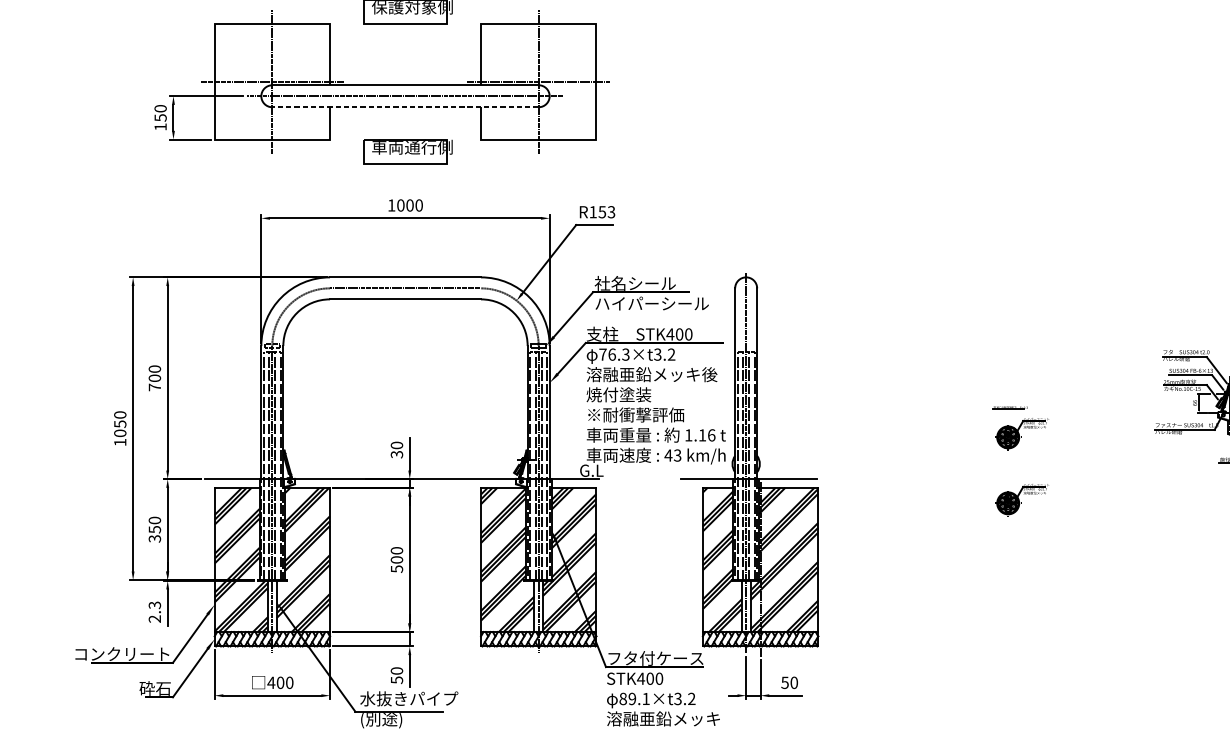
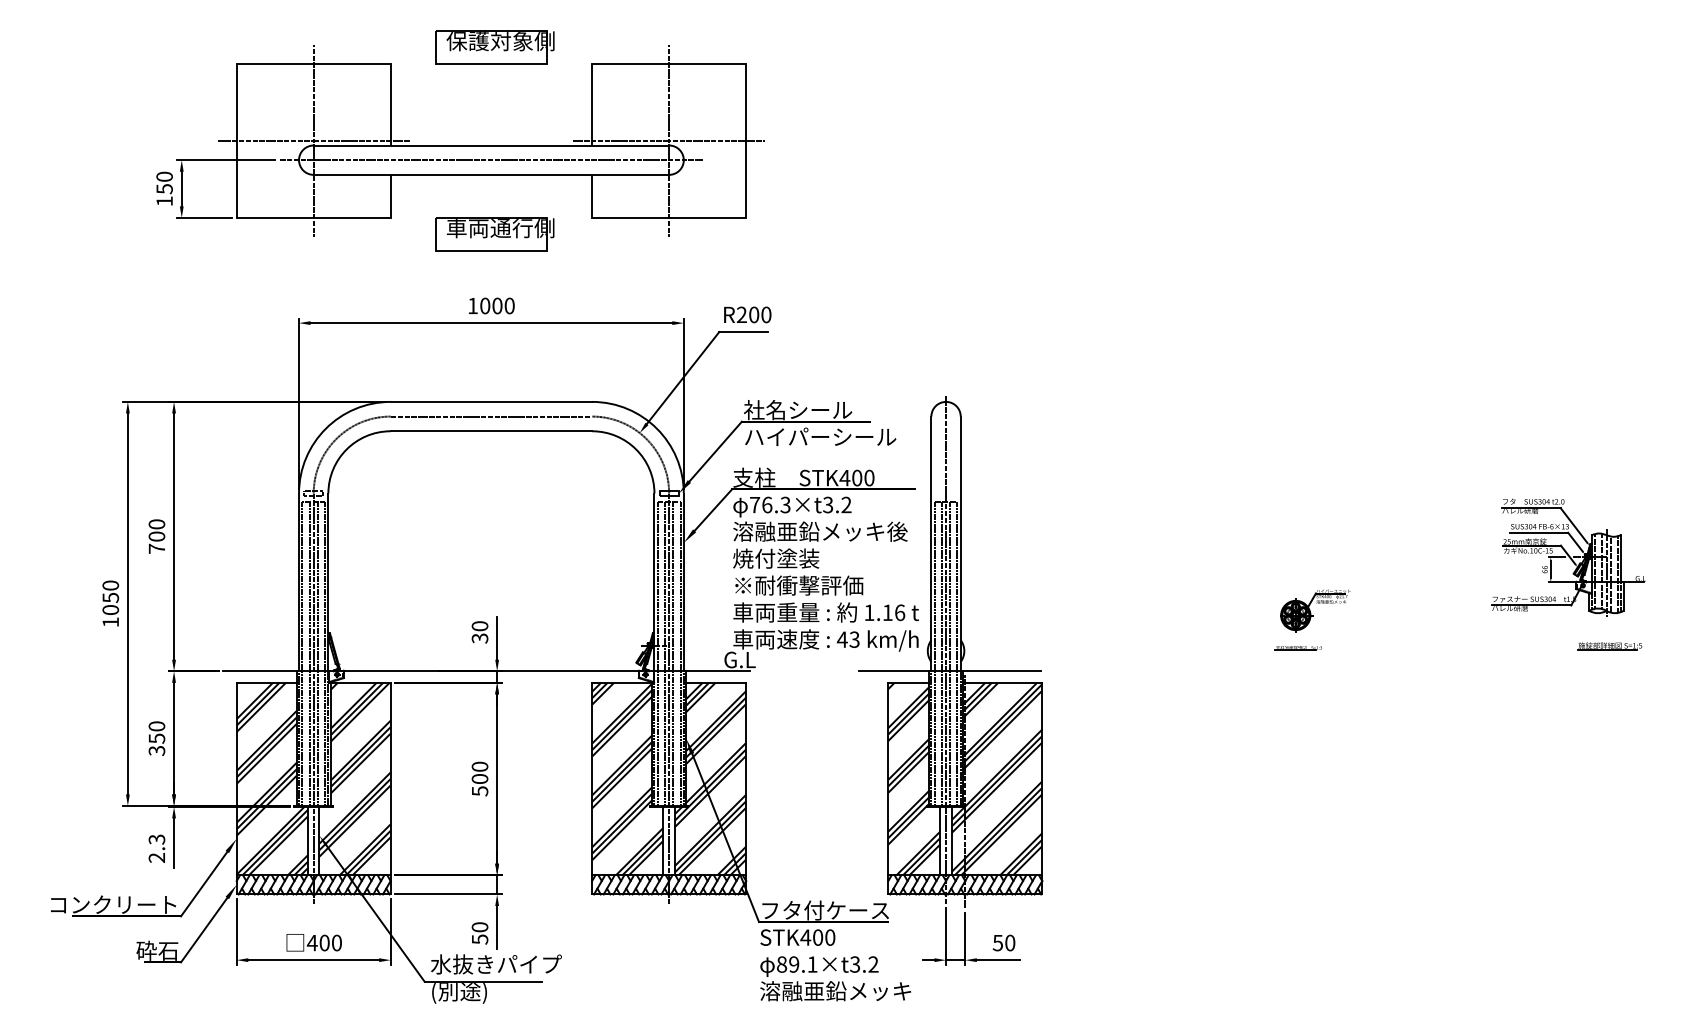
line: (405, 106) -> (491, 174), dashed -> solid
text: (601, 211) -> (753, 314), R153 -> R200
line: (1009, 408) -> (1297, 648), moved
part: (1022, 499) -> (1315, 698), removed

